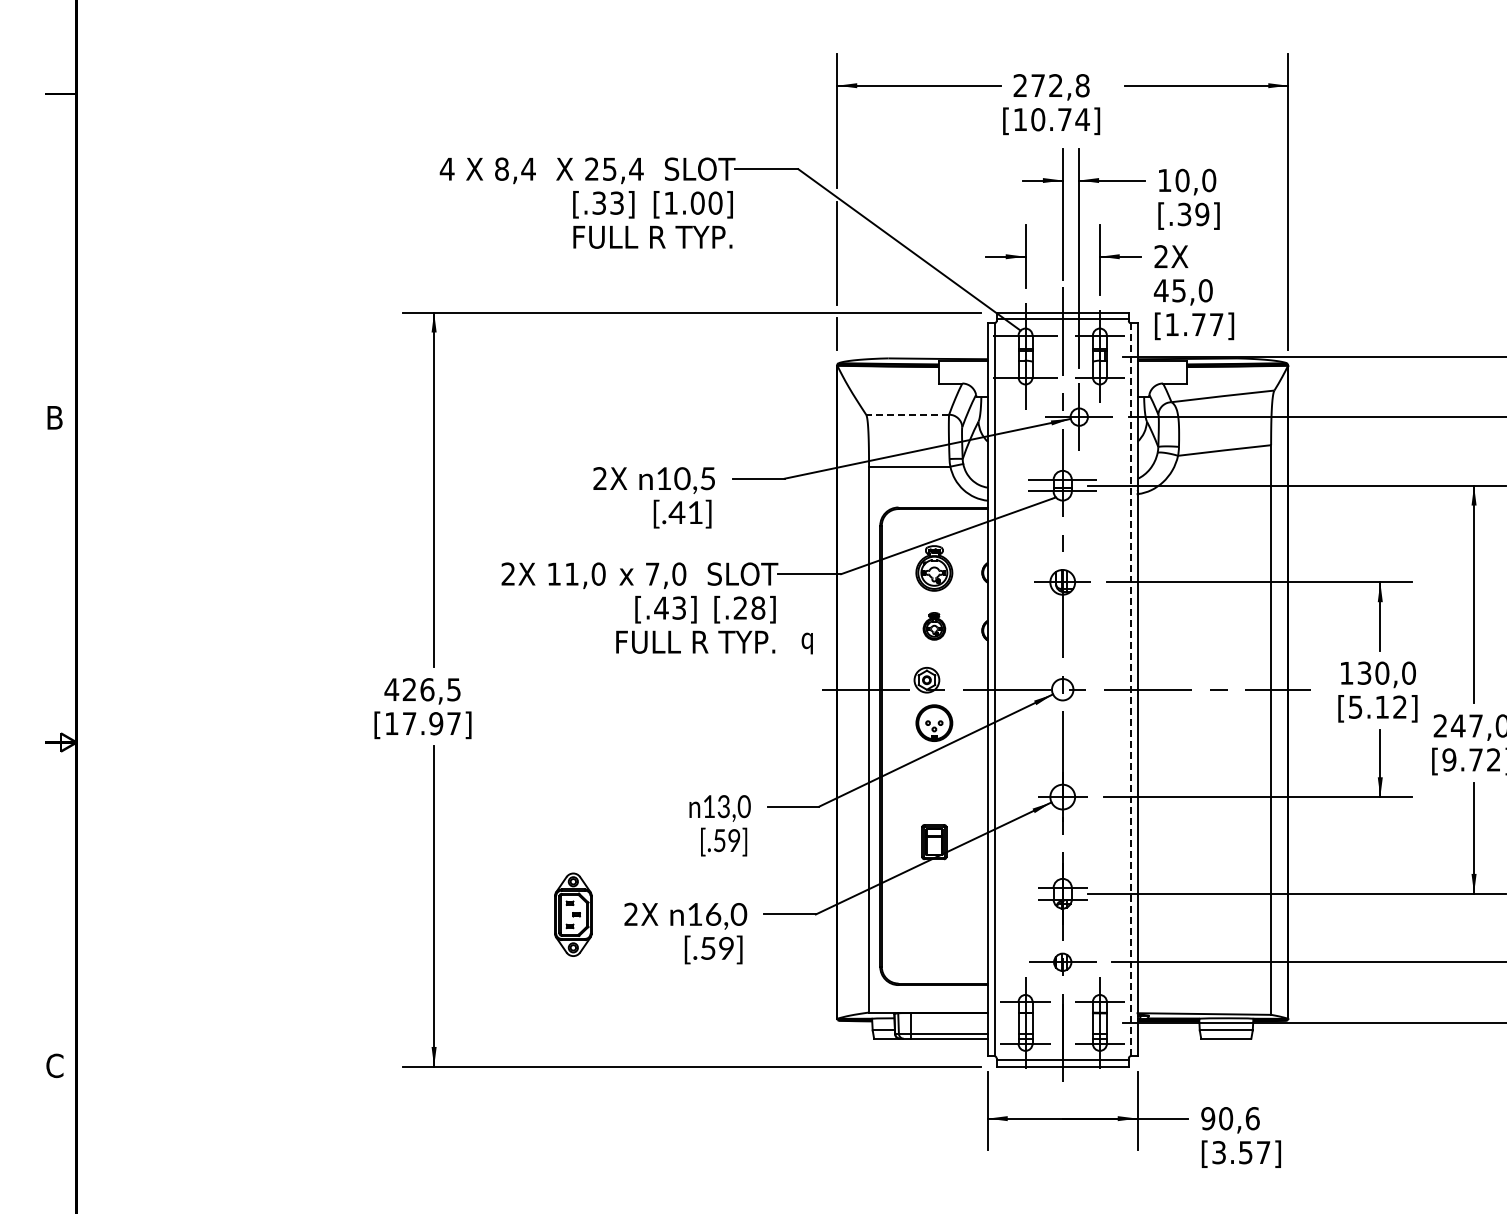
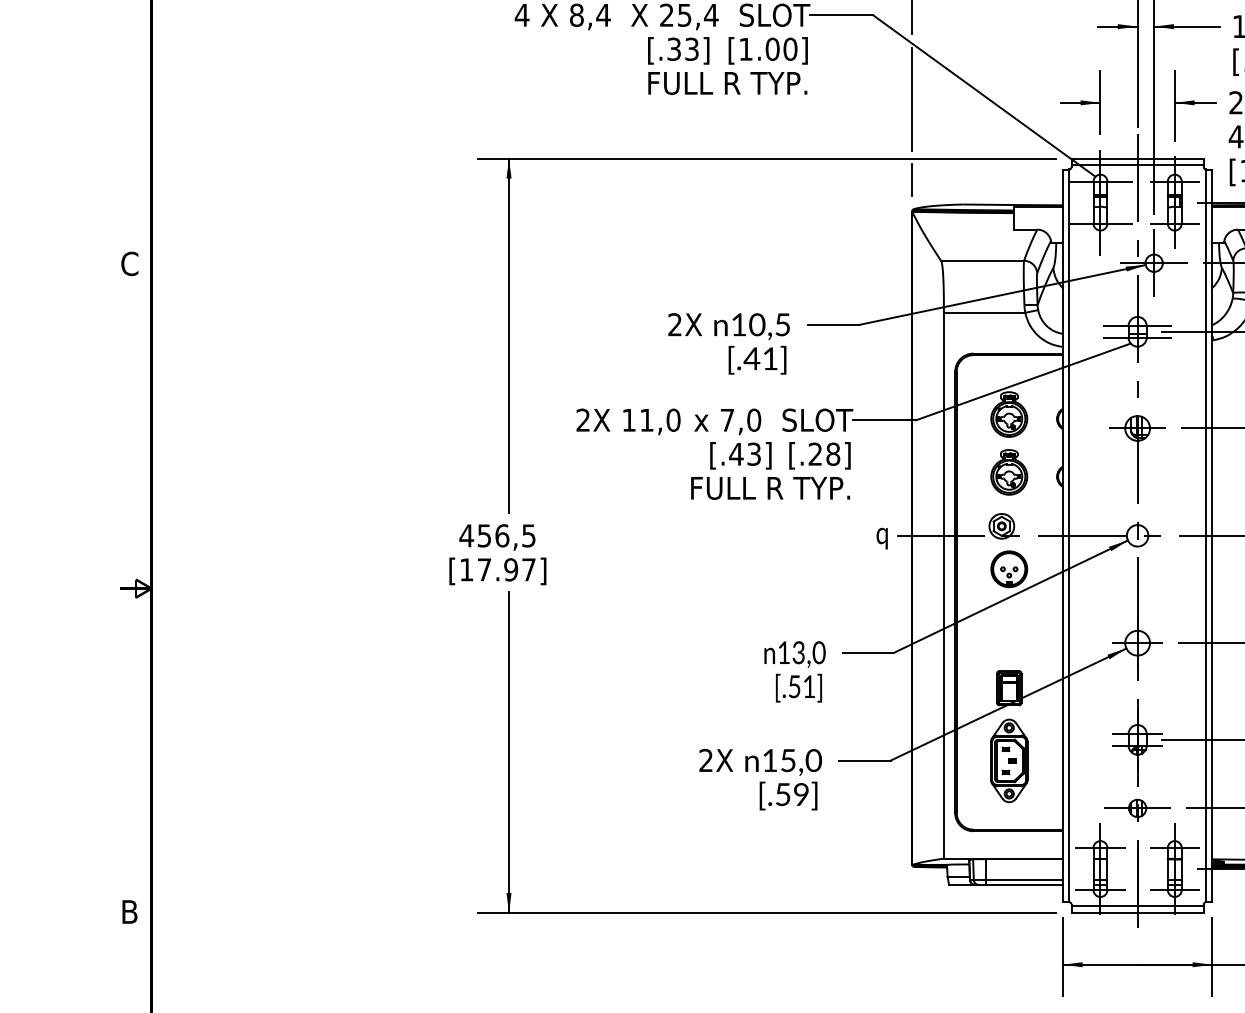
line: (907, 414) -> (982, 260), dashed -> solid
text: (54, 417) -> (129, 263), B -> C
part: (934, 626) -> (1009, 472), size x1.67
text: (806, 643) -> (881, 538), moved
text: (409, 689) -> (484, 535), 426,5 -> 456,5
line: (1130, 689) -> (1205, 535), dashed -> solid
text: (734, 840) -> (809, 686), [.59] -> [.51]
part: (573, 914) -> (1009, 760), moved
text: (713, 914) -> (788, 760), 16,0 -> 15,0
text: (54, 1065) -> (129, 911), C -> B

